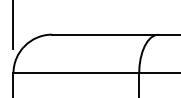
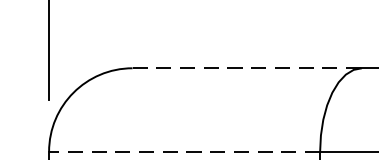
line: (105, 34) -> (247, 67), solid -> dashed
line: (76, 73) -> (184, 152), solid -> dashed

